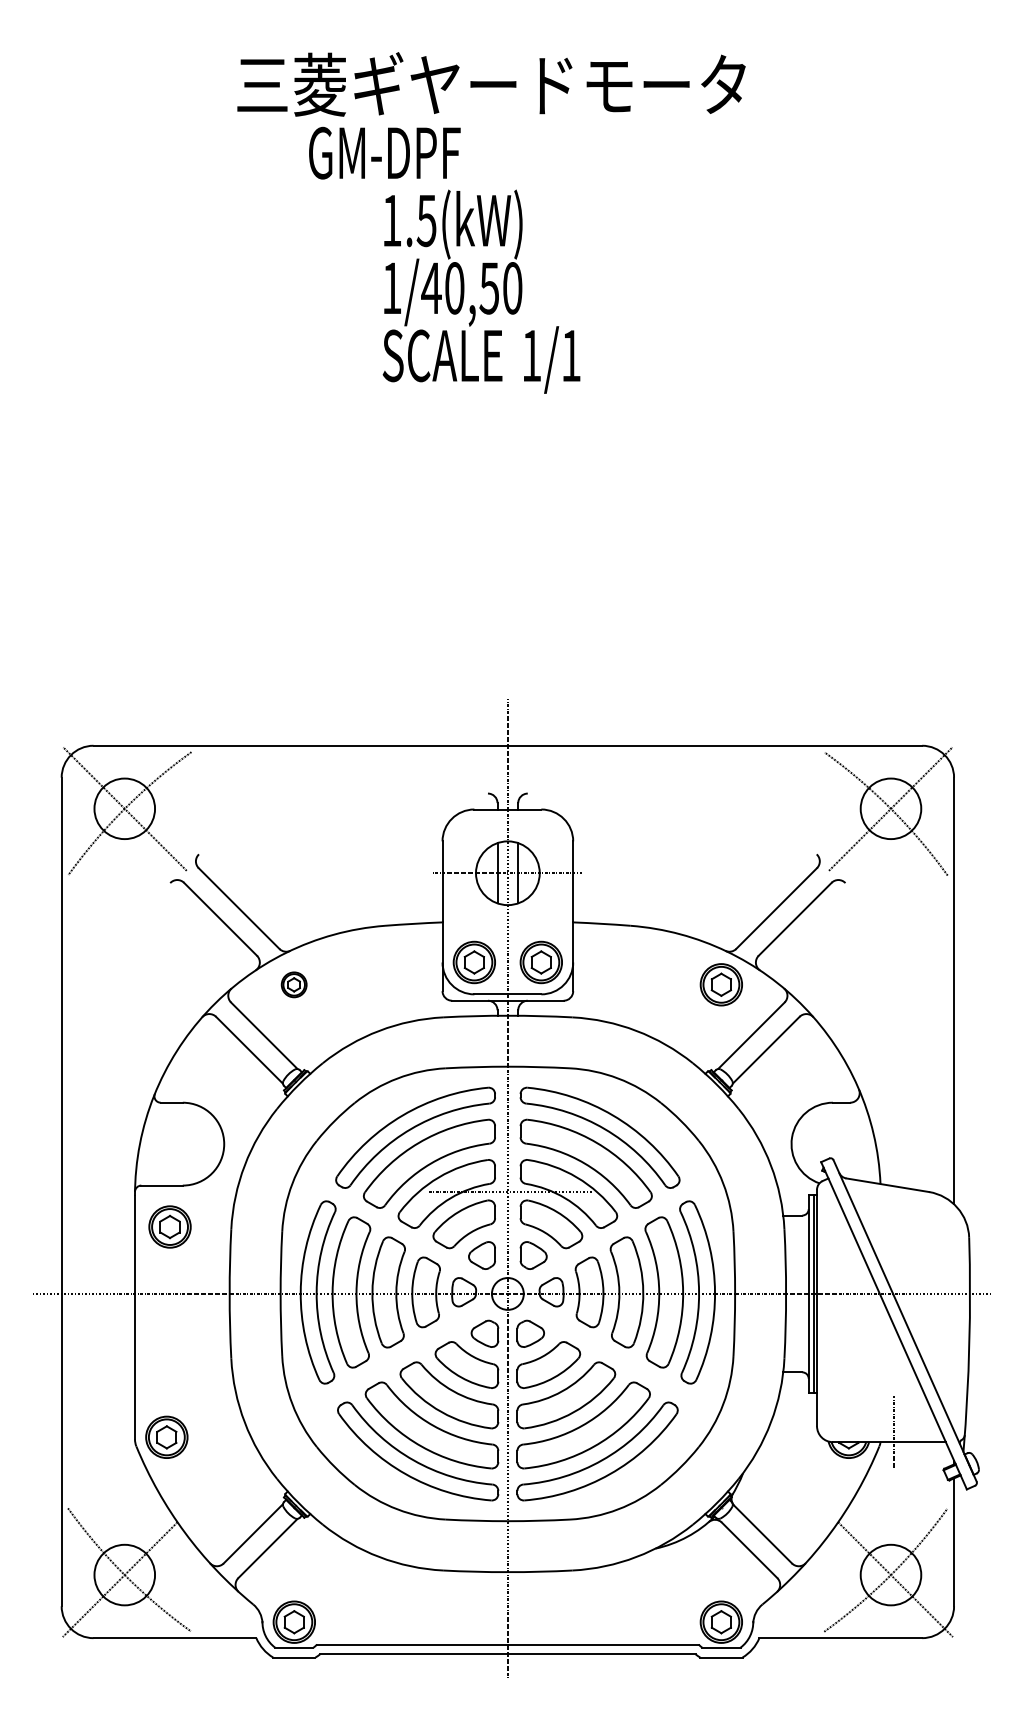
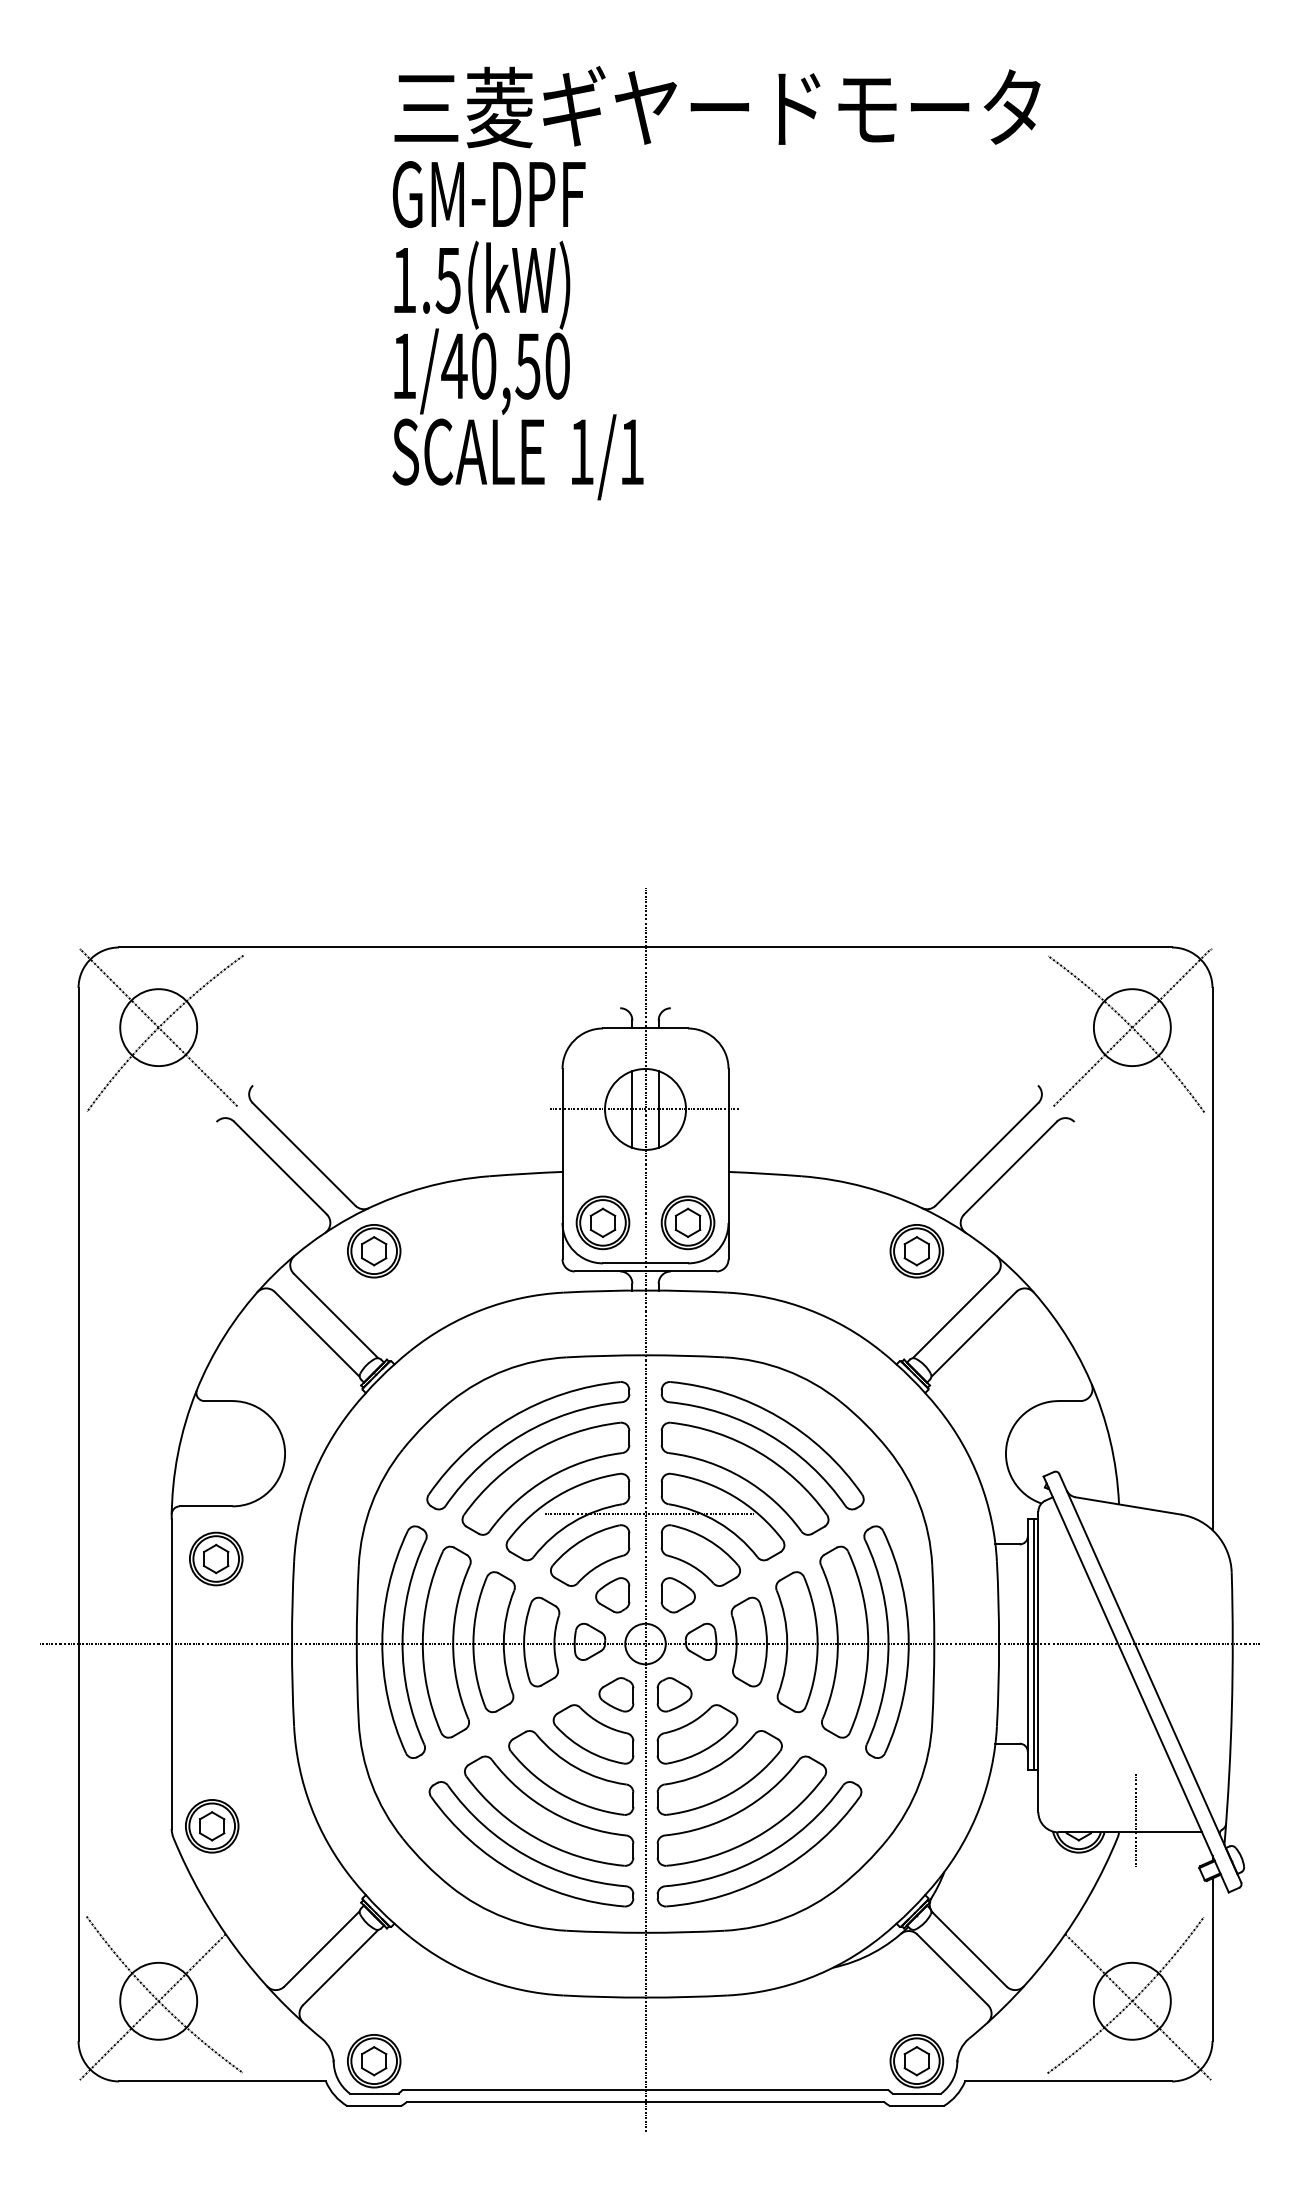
text: (491, 84) -> (717, 107), moved
text: (481, 291) -> (517, 370), moved
part: (293, 984) -> (373, 1250), size x1.67

